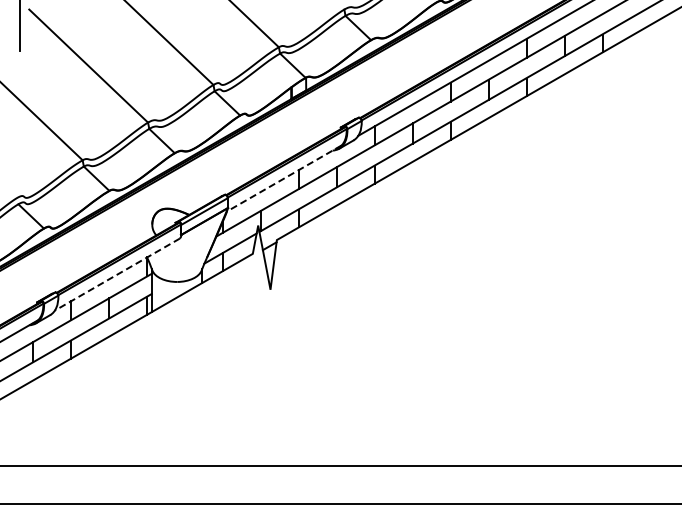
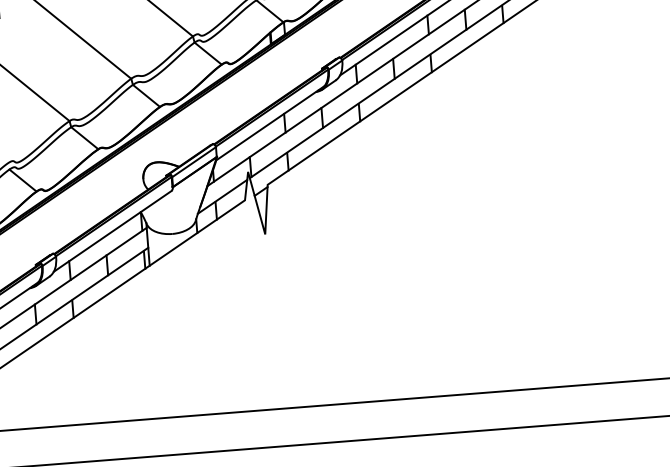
line: (283, 178) -> (269, 123), dashed -> solid
line: (117, 274) -> (112, 231), dashed -> solid

